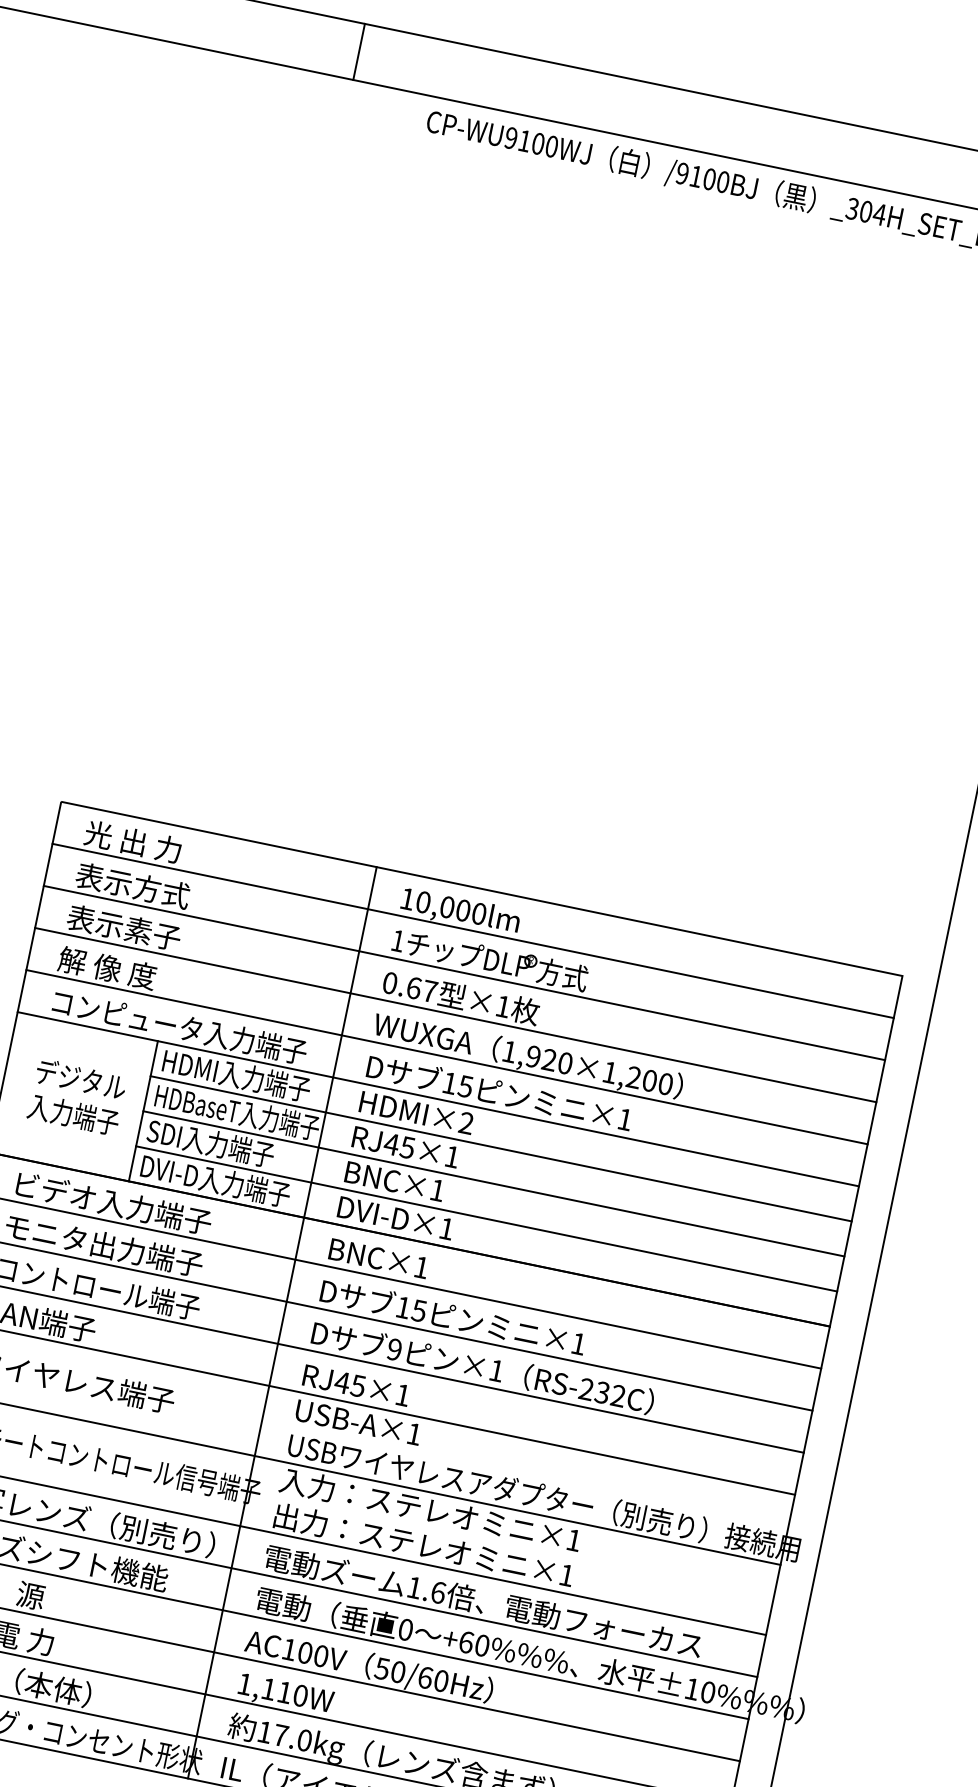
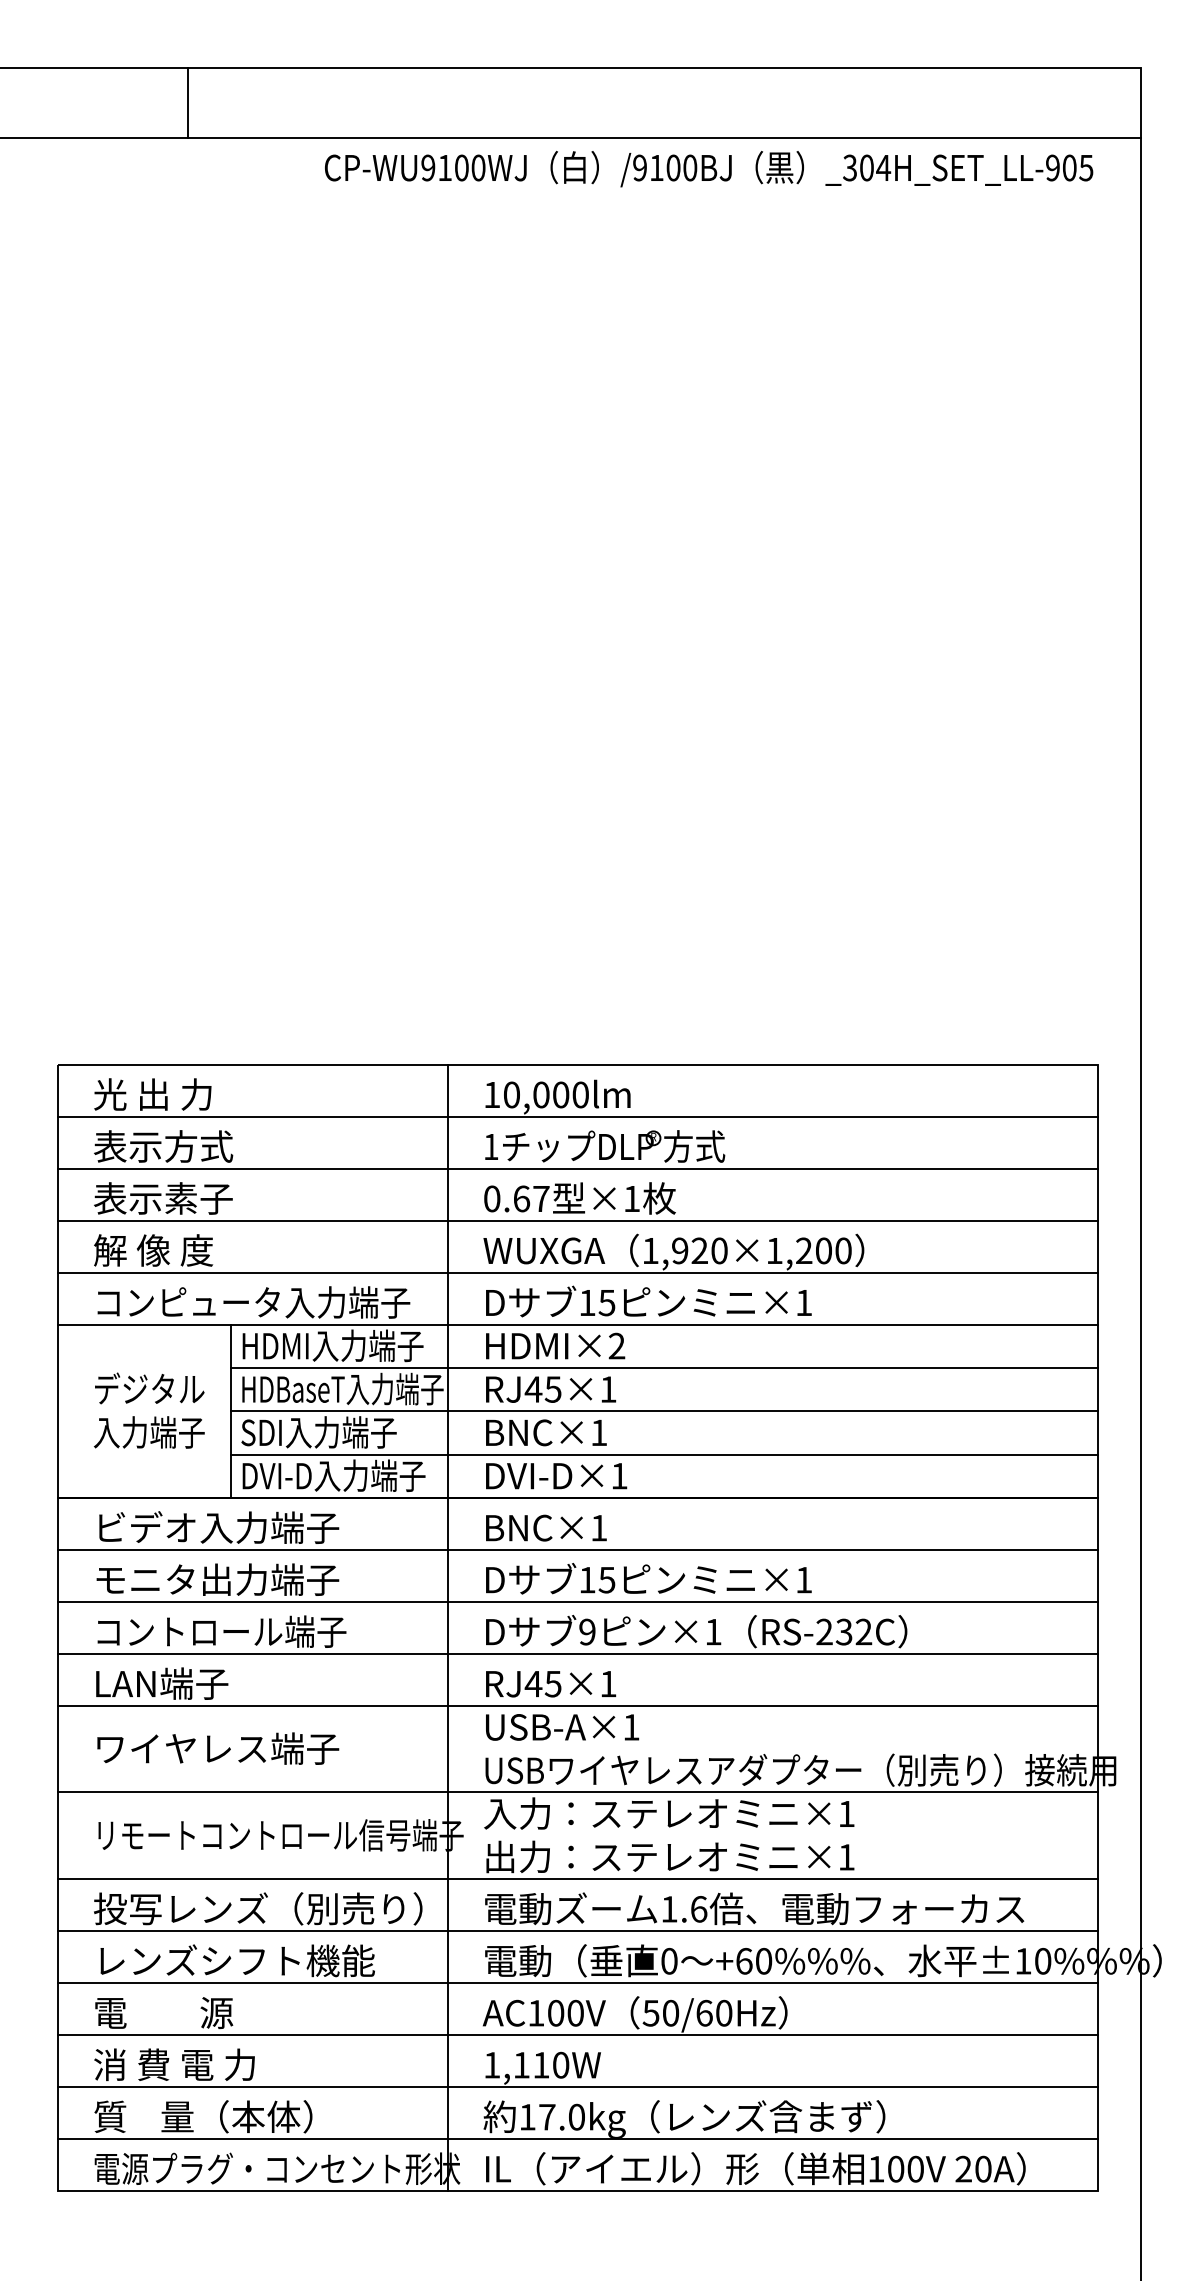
line: (358, 51) -> (187, 102), moved

